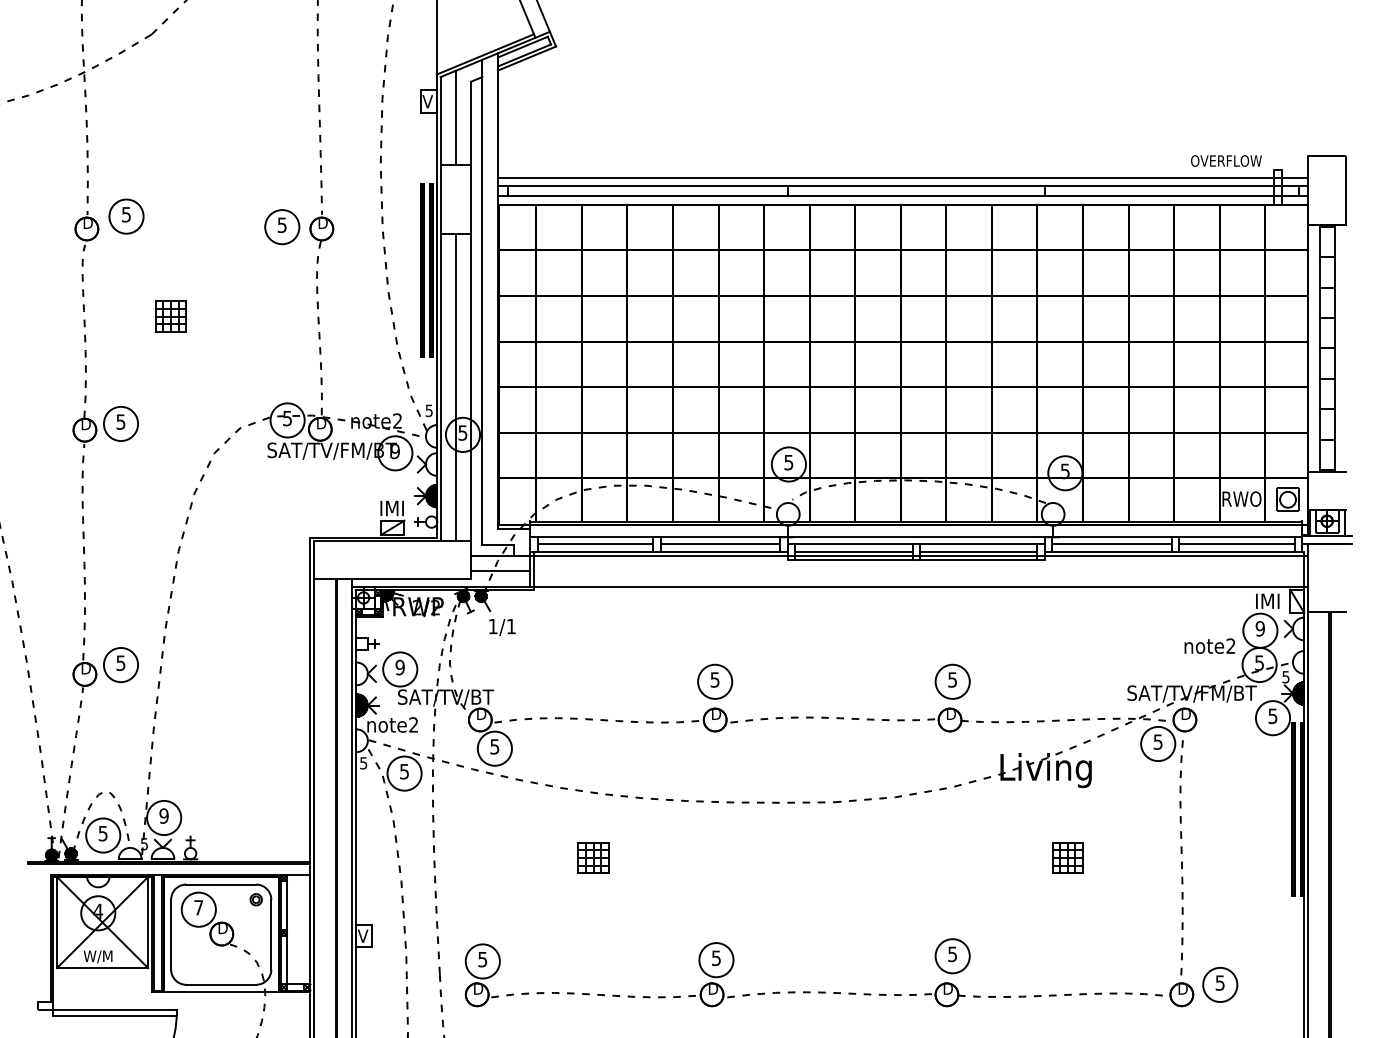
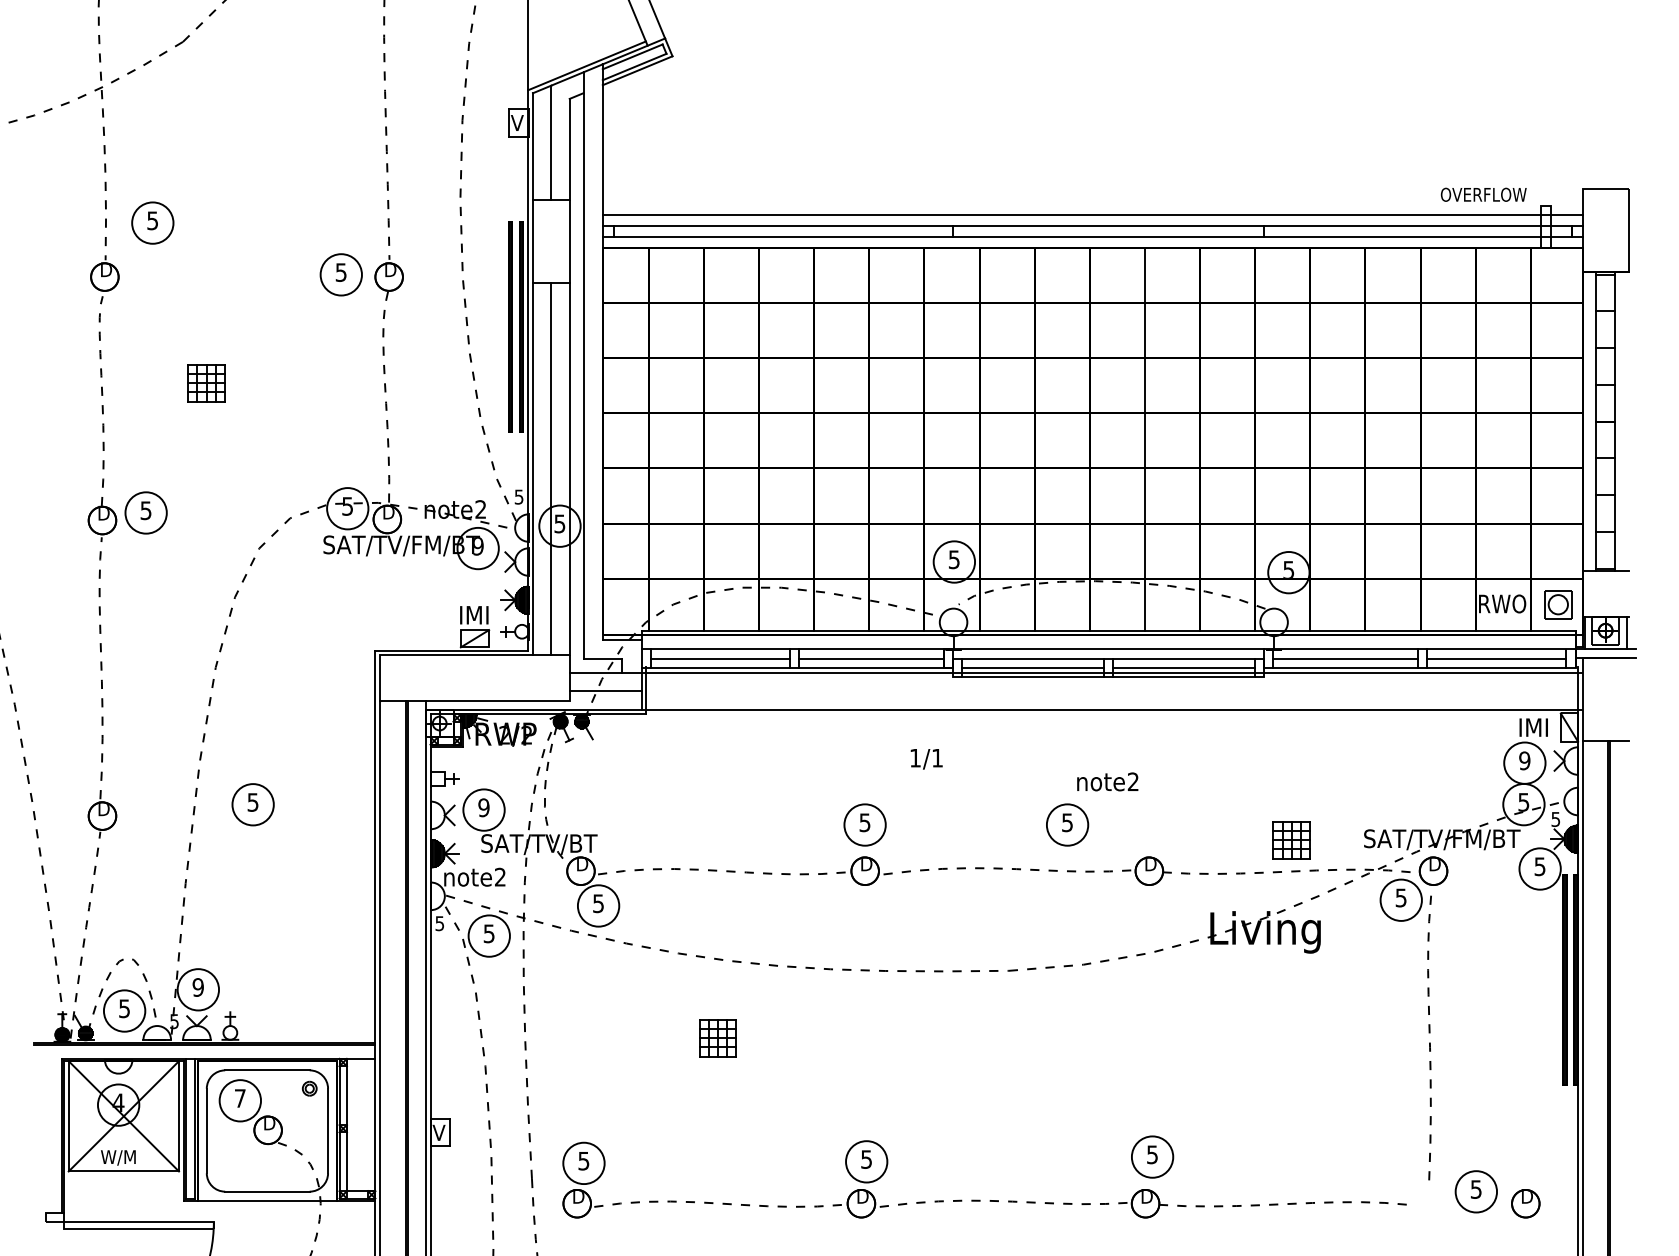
part: (126, 216) -> (152, 222), moved
text: (502, 627) -> (926, 759), moved
text: (1209, 645) -> (1107, 781), moved
part: (120, 664) -> (252, 804), moved
part: (952, 681) -> (1067, 824), moved
part: (1067, 858) -> (1291, 840), moved
part: (1181, 994) -> (1525, 1203), moved

